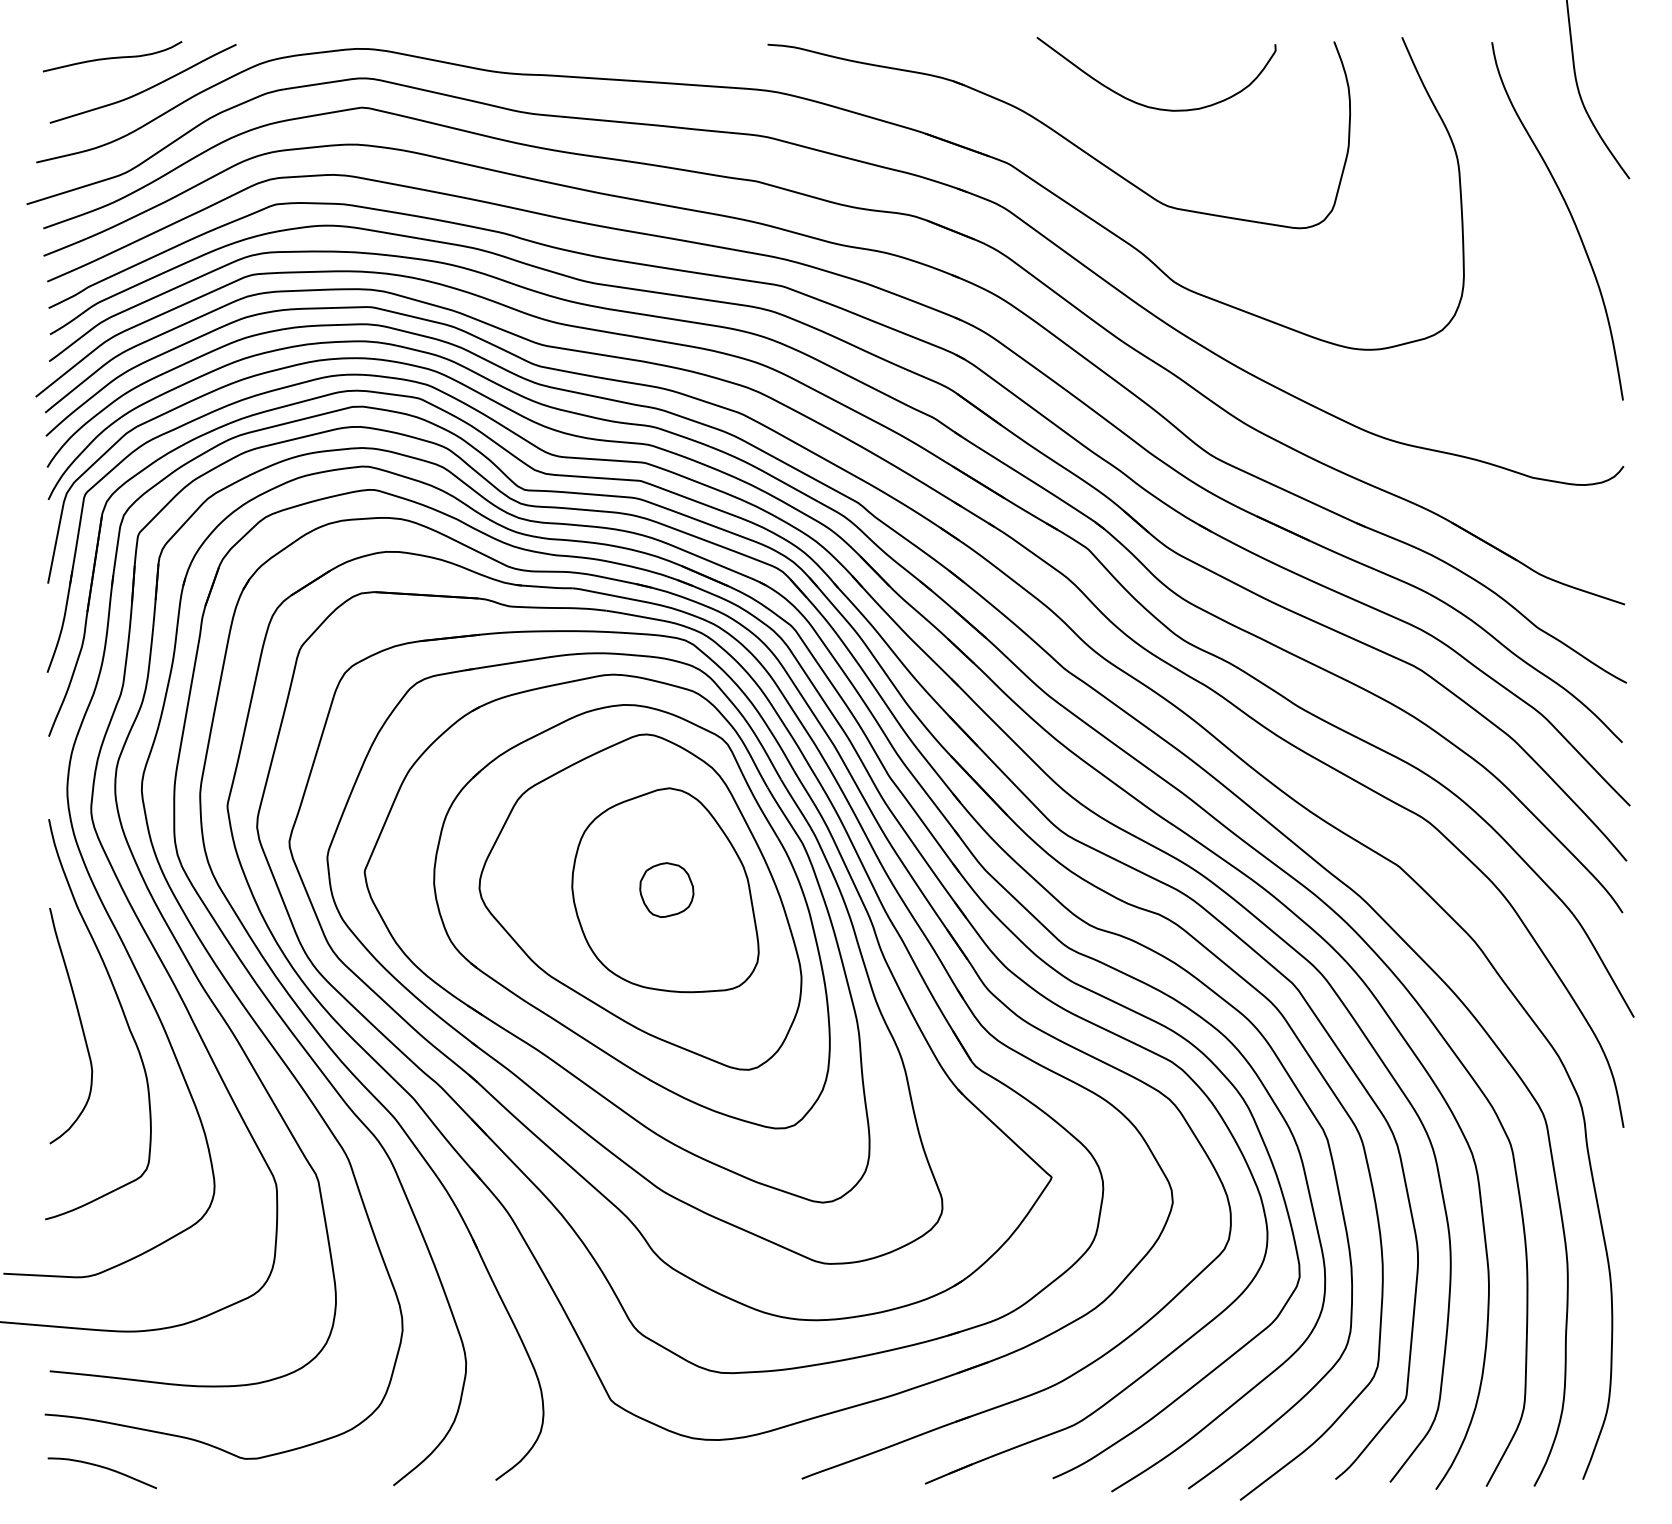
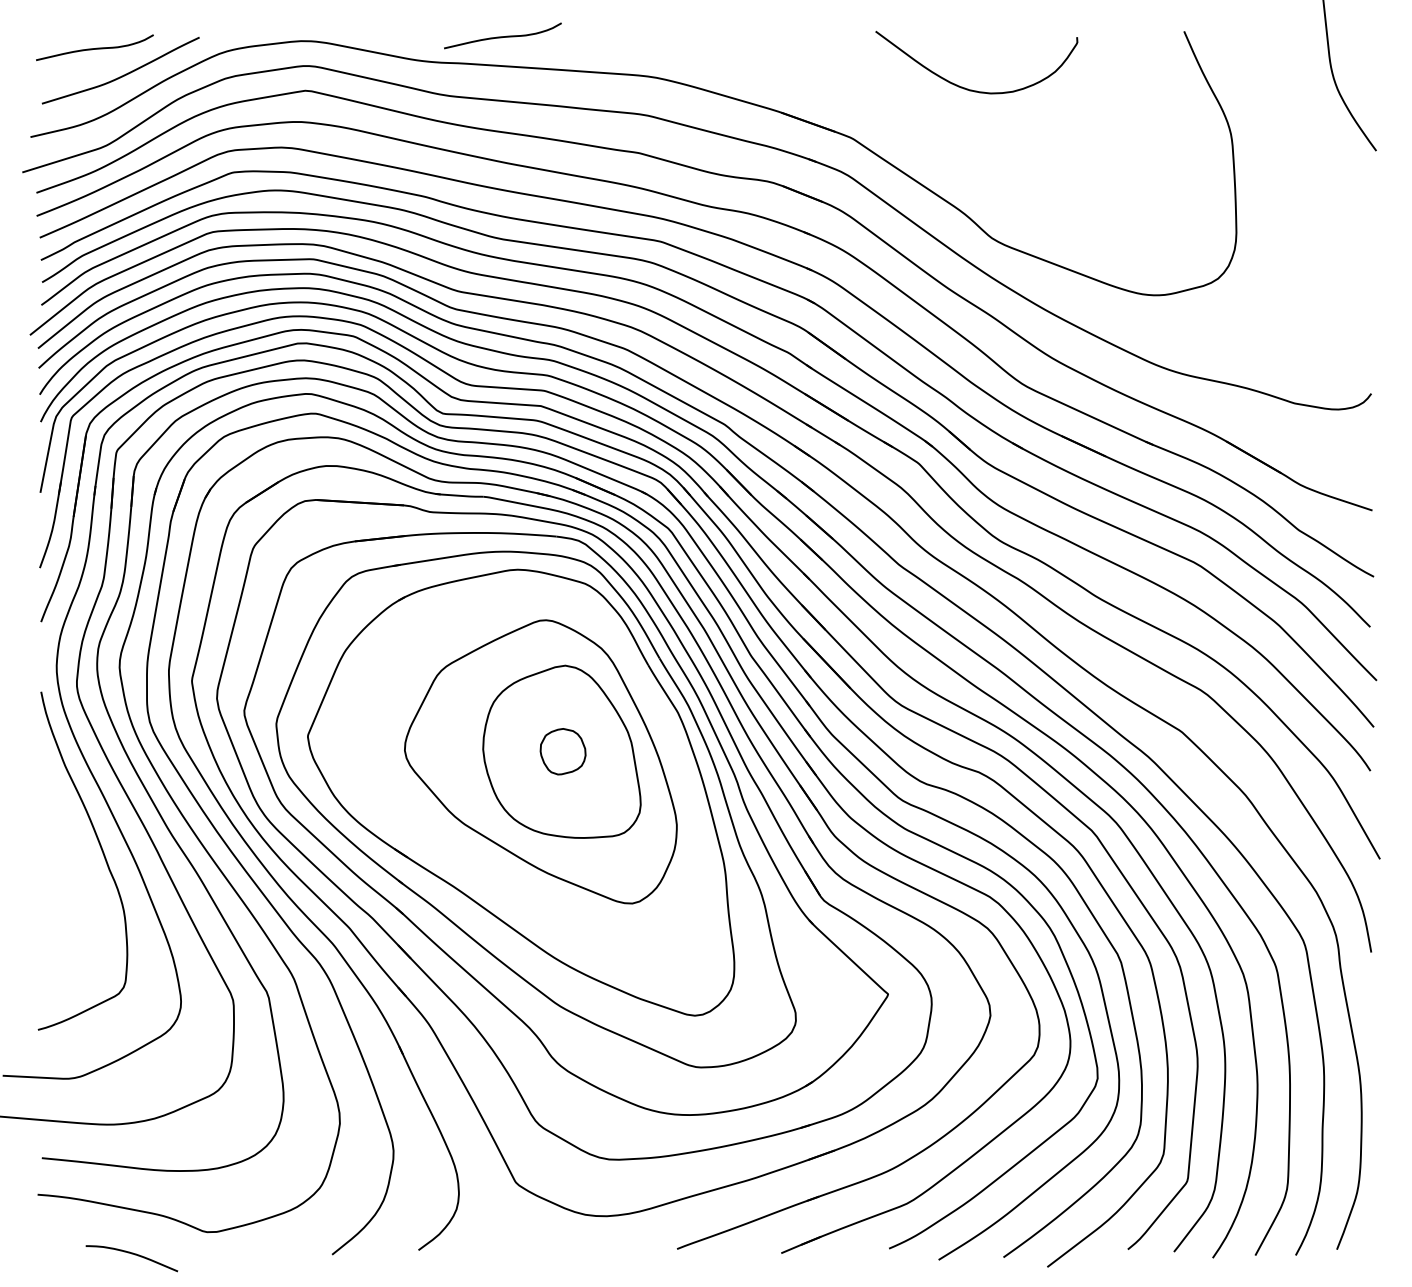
curve: (595, 43) -> (502, 36), added
part: (1058, 135) -> (893, 114), removed
curve: (1570, 216) -> (1326, 182), removed
part: (631, 916) -> (533, 774), removed
curve: (80, 1025) -> (67, 866), removed
curve: (103, 1468) -> (132, 1254), moved

